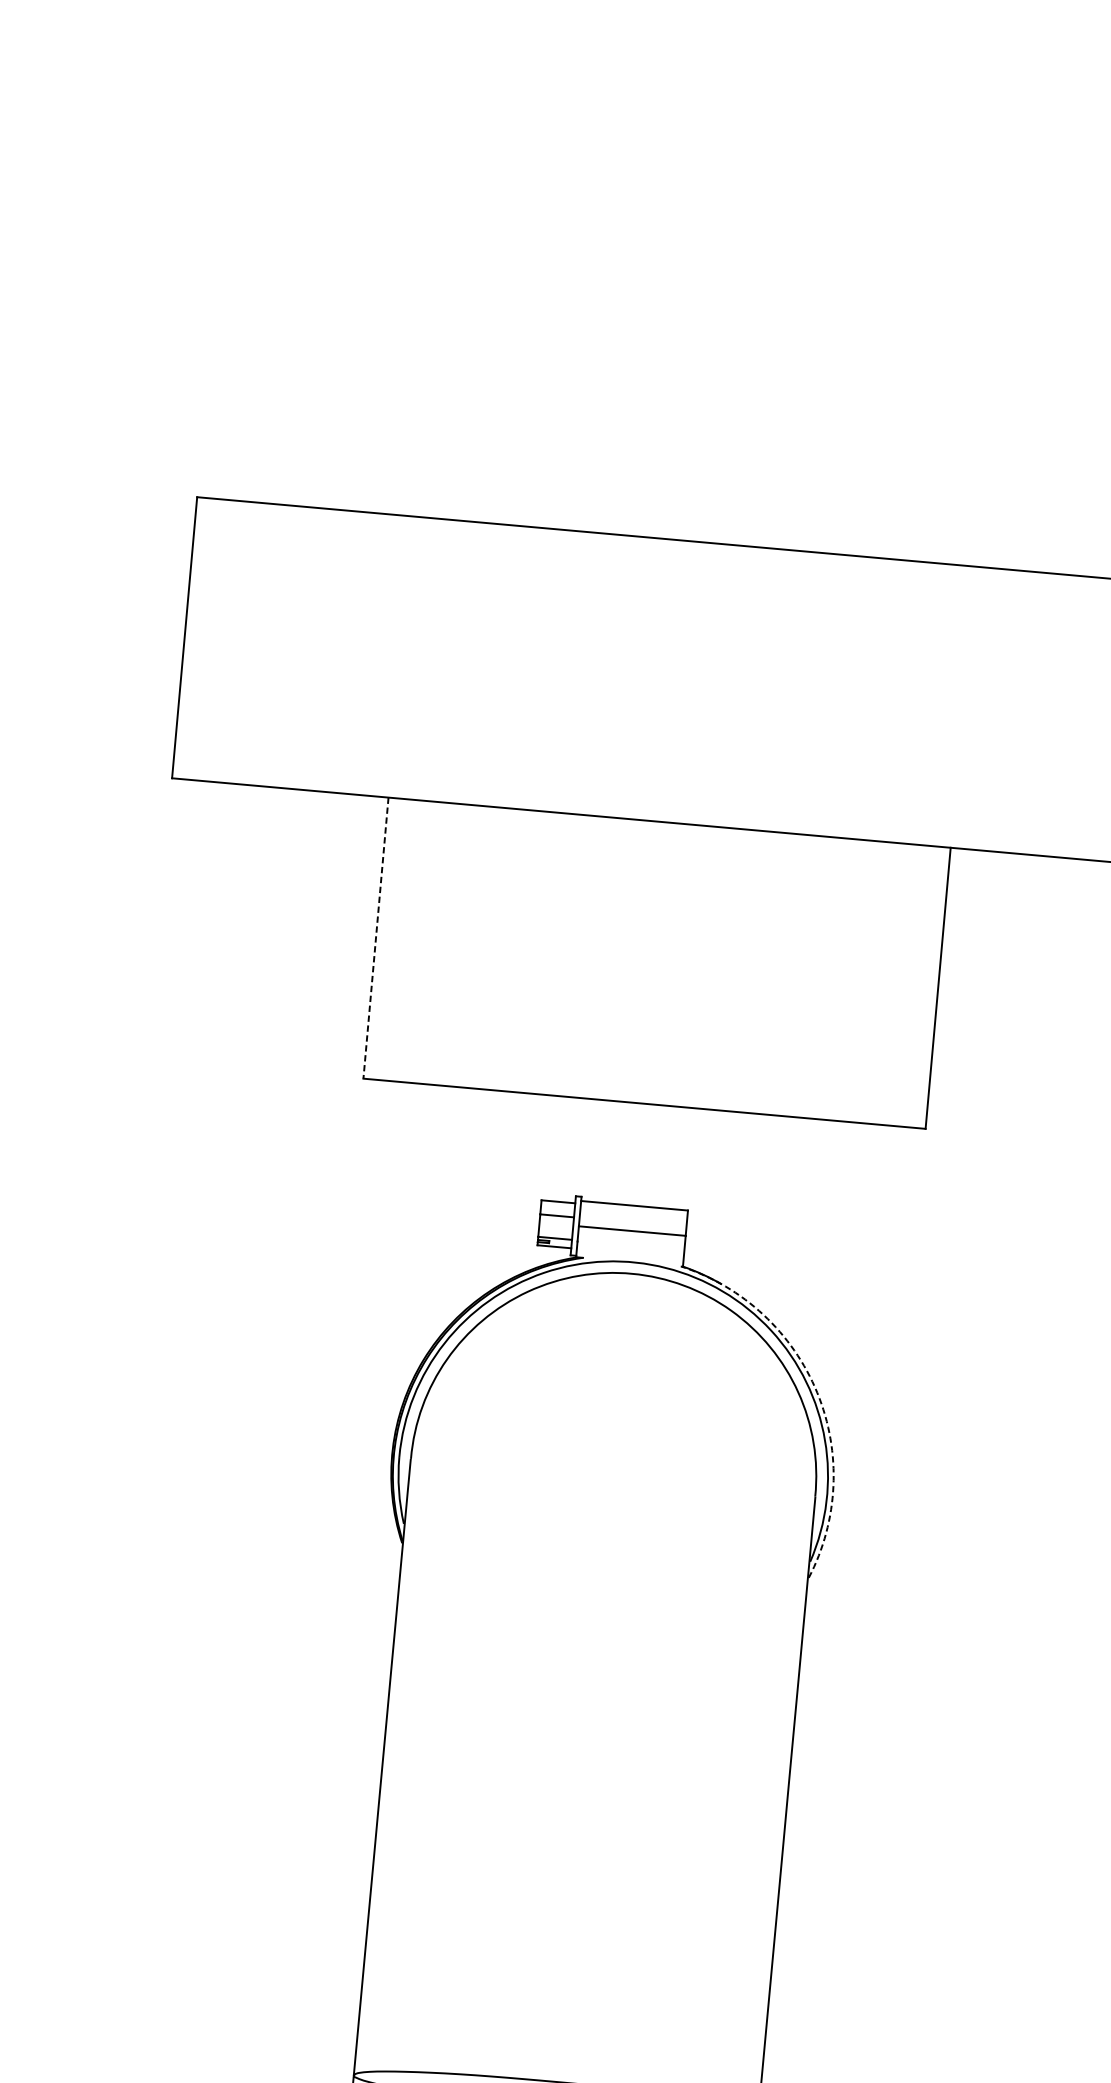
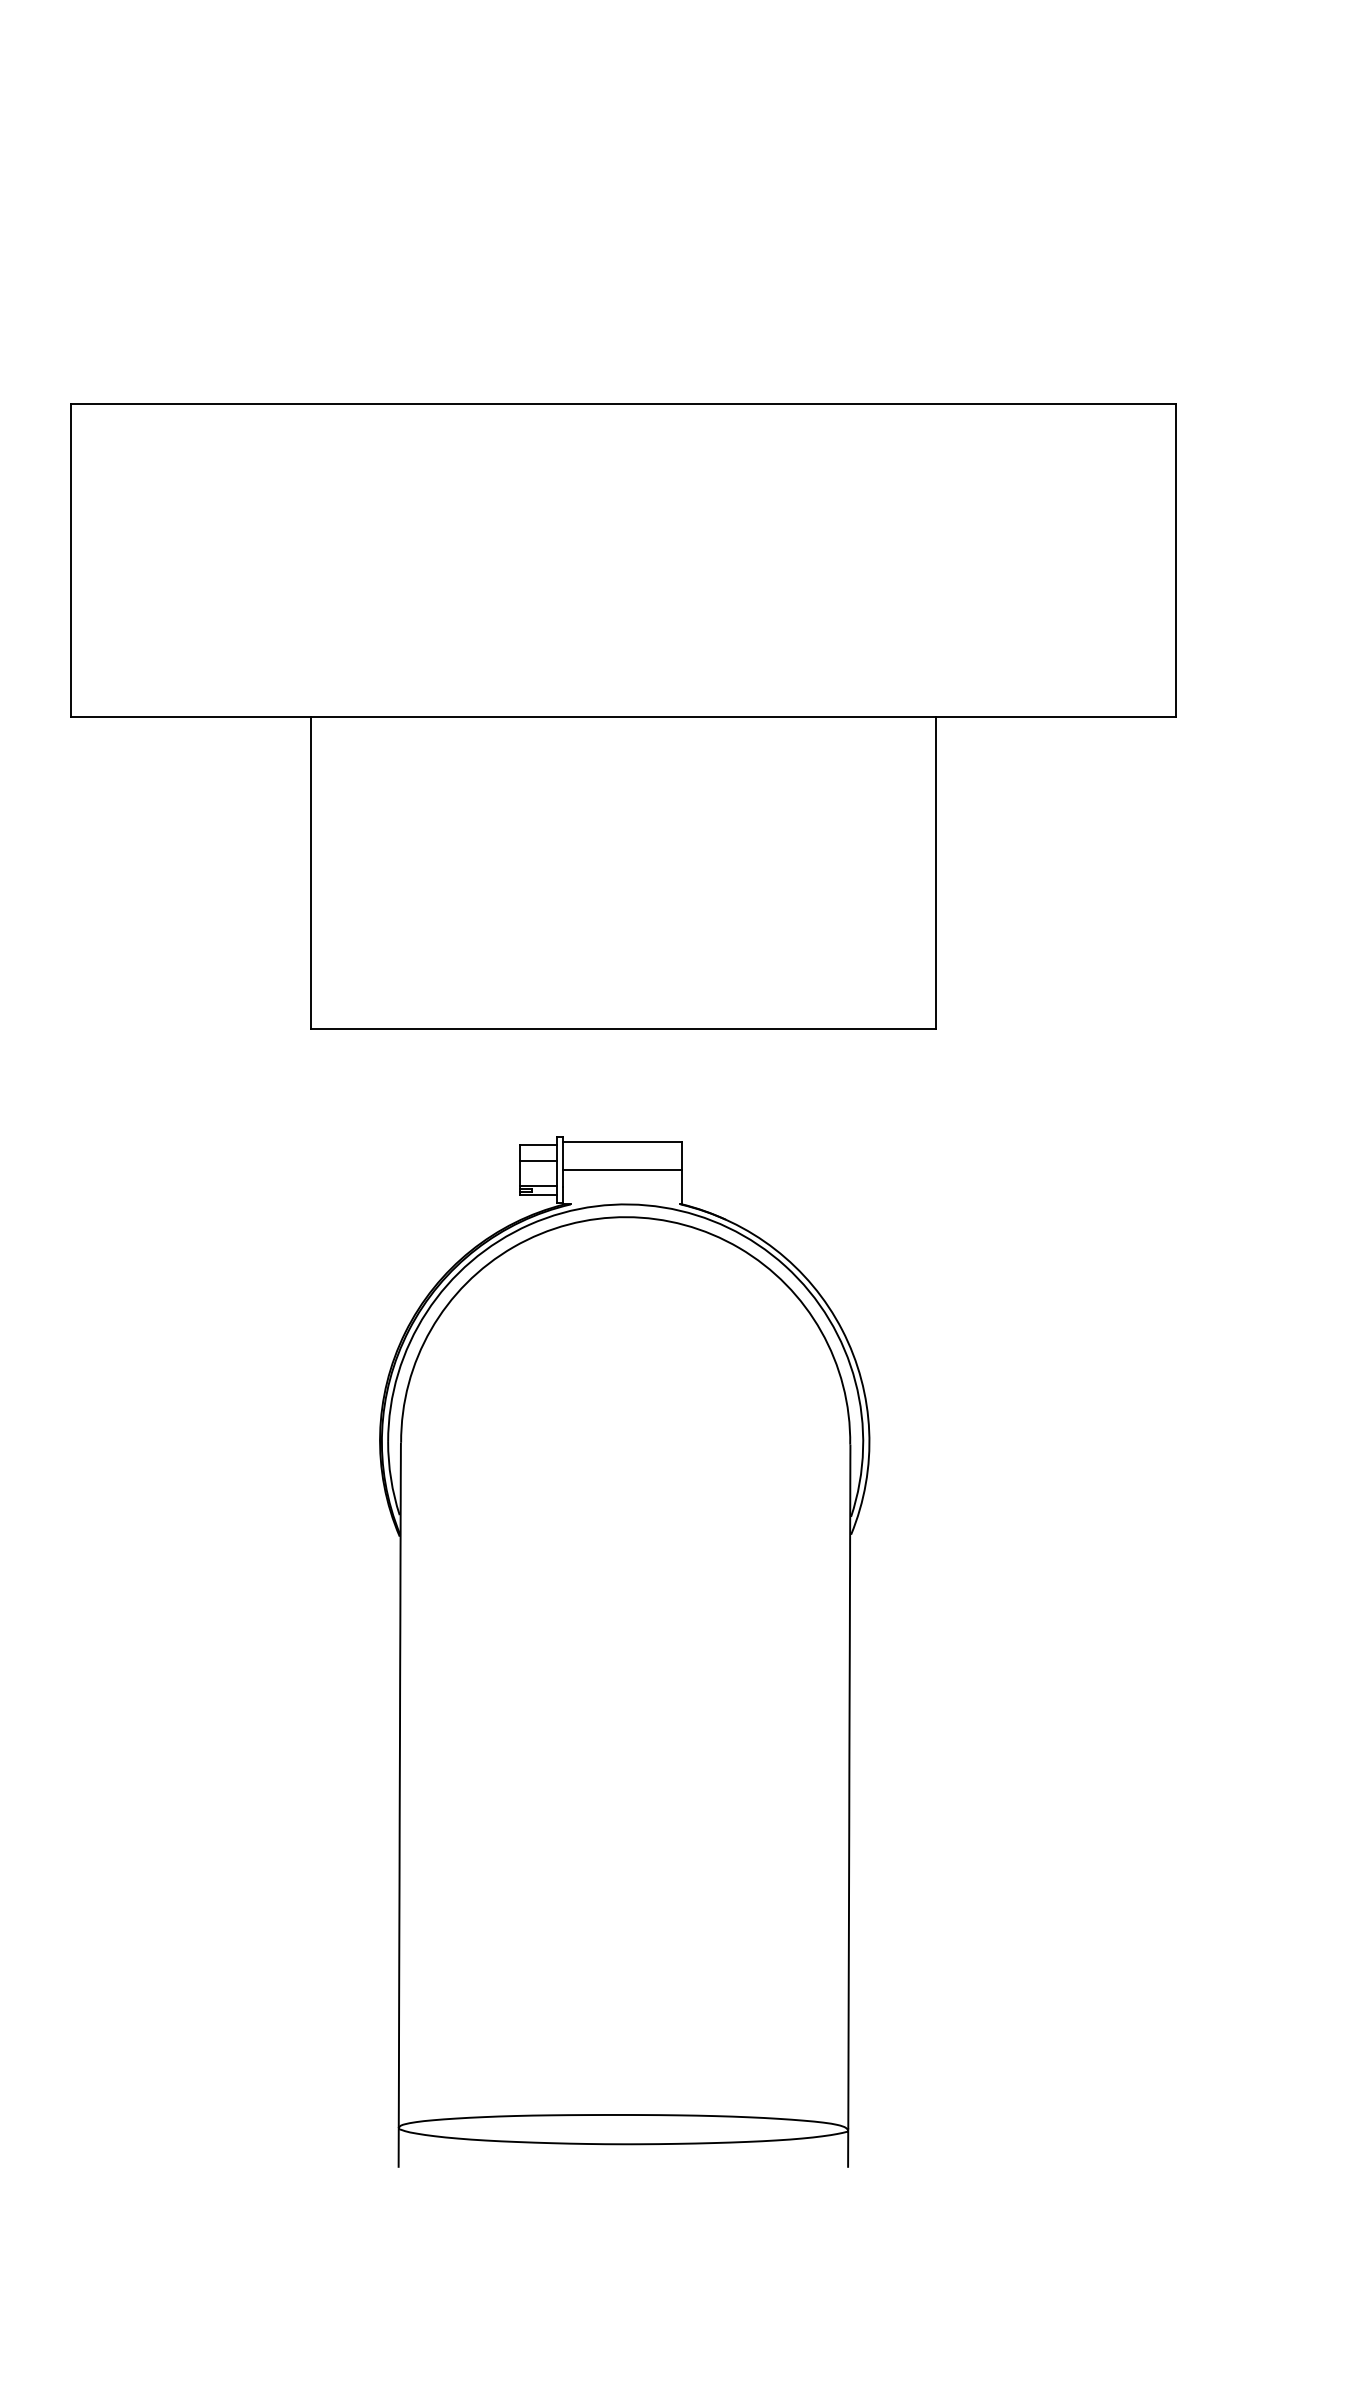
line: (376, 938) -> (311, 873), dashed -> solid
arc: (817, 1393) -> (842, 1330), dashed -> solid

